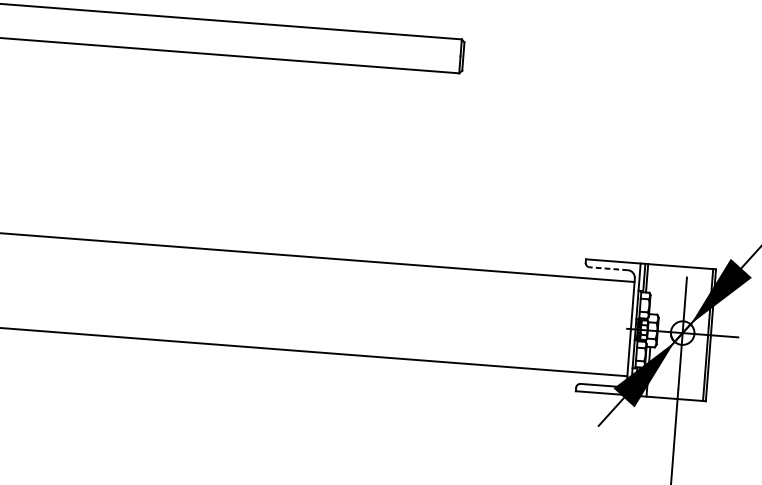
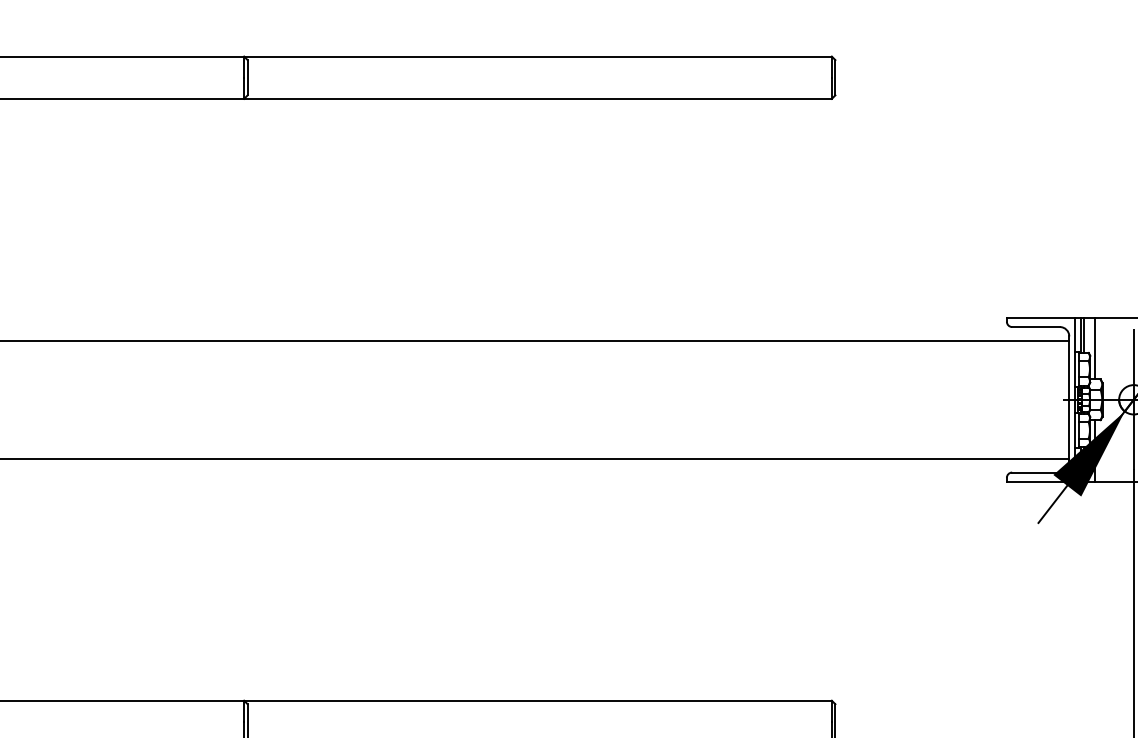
line: (609, 269) -> (1036, 327), dashed -> solid
line: (655, 289) -> (1095, 348), added

